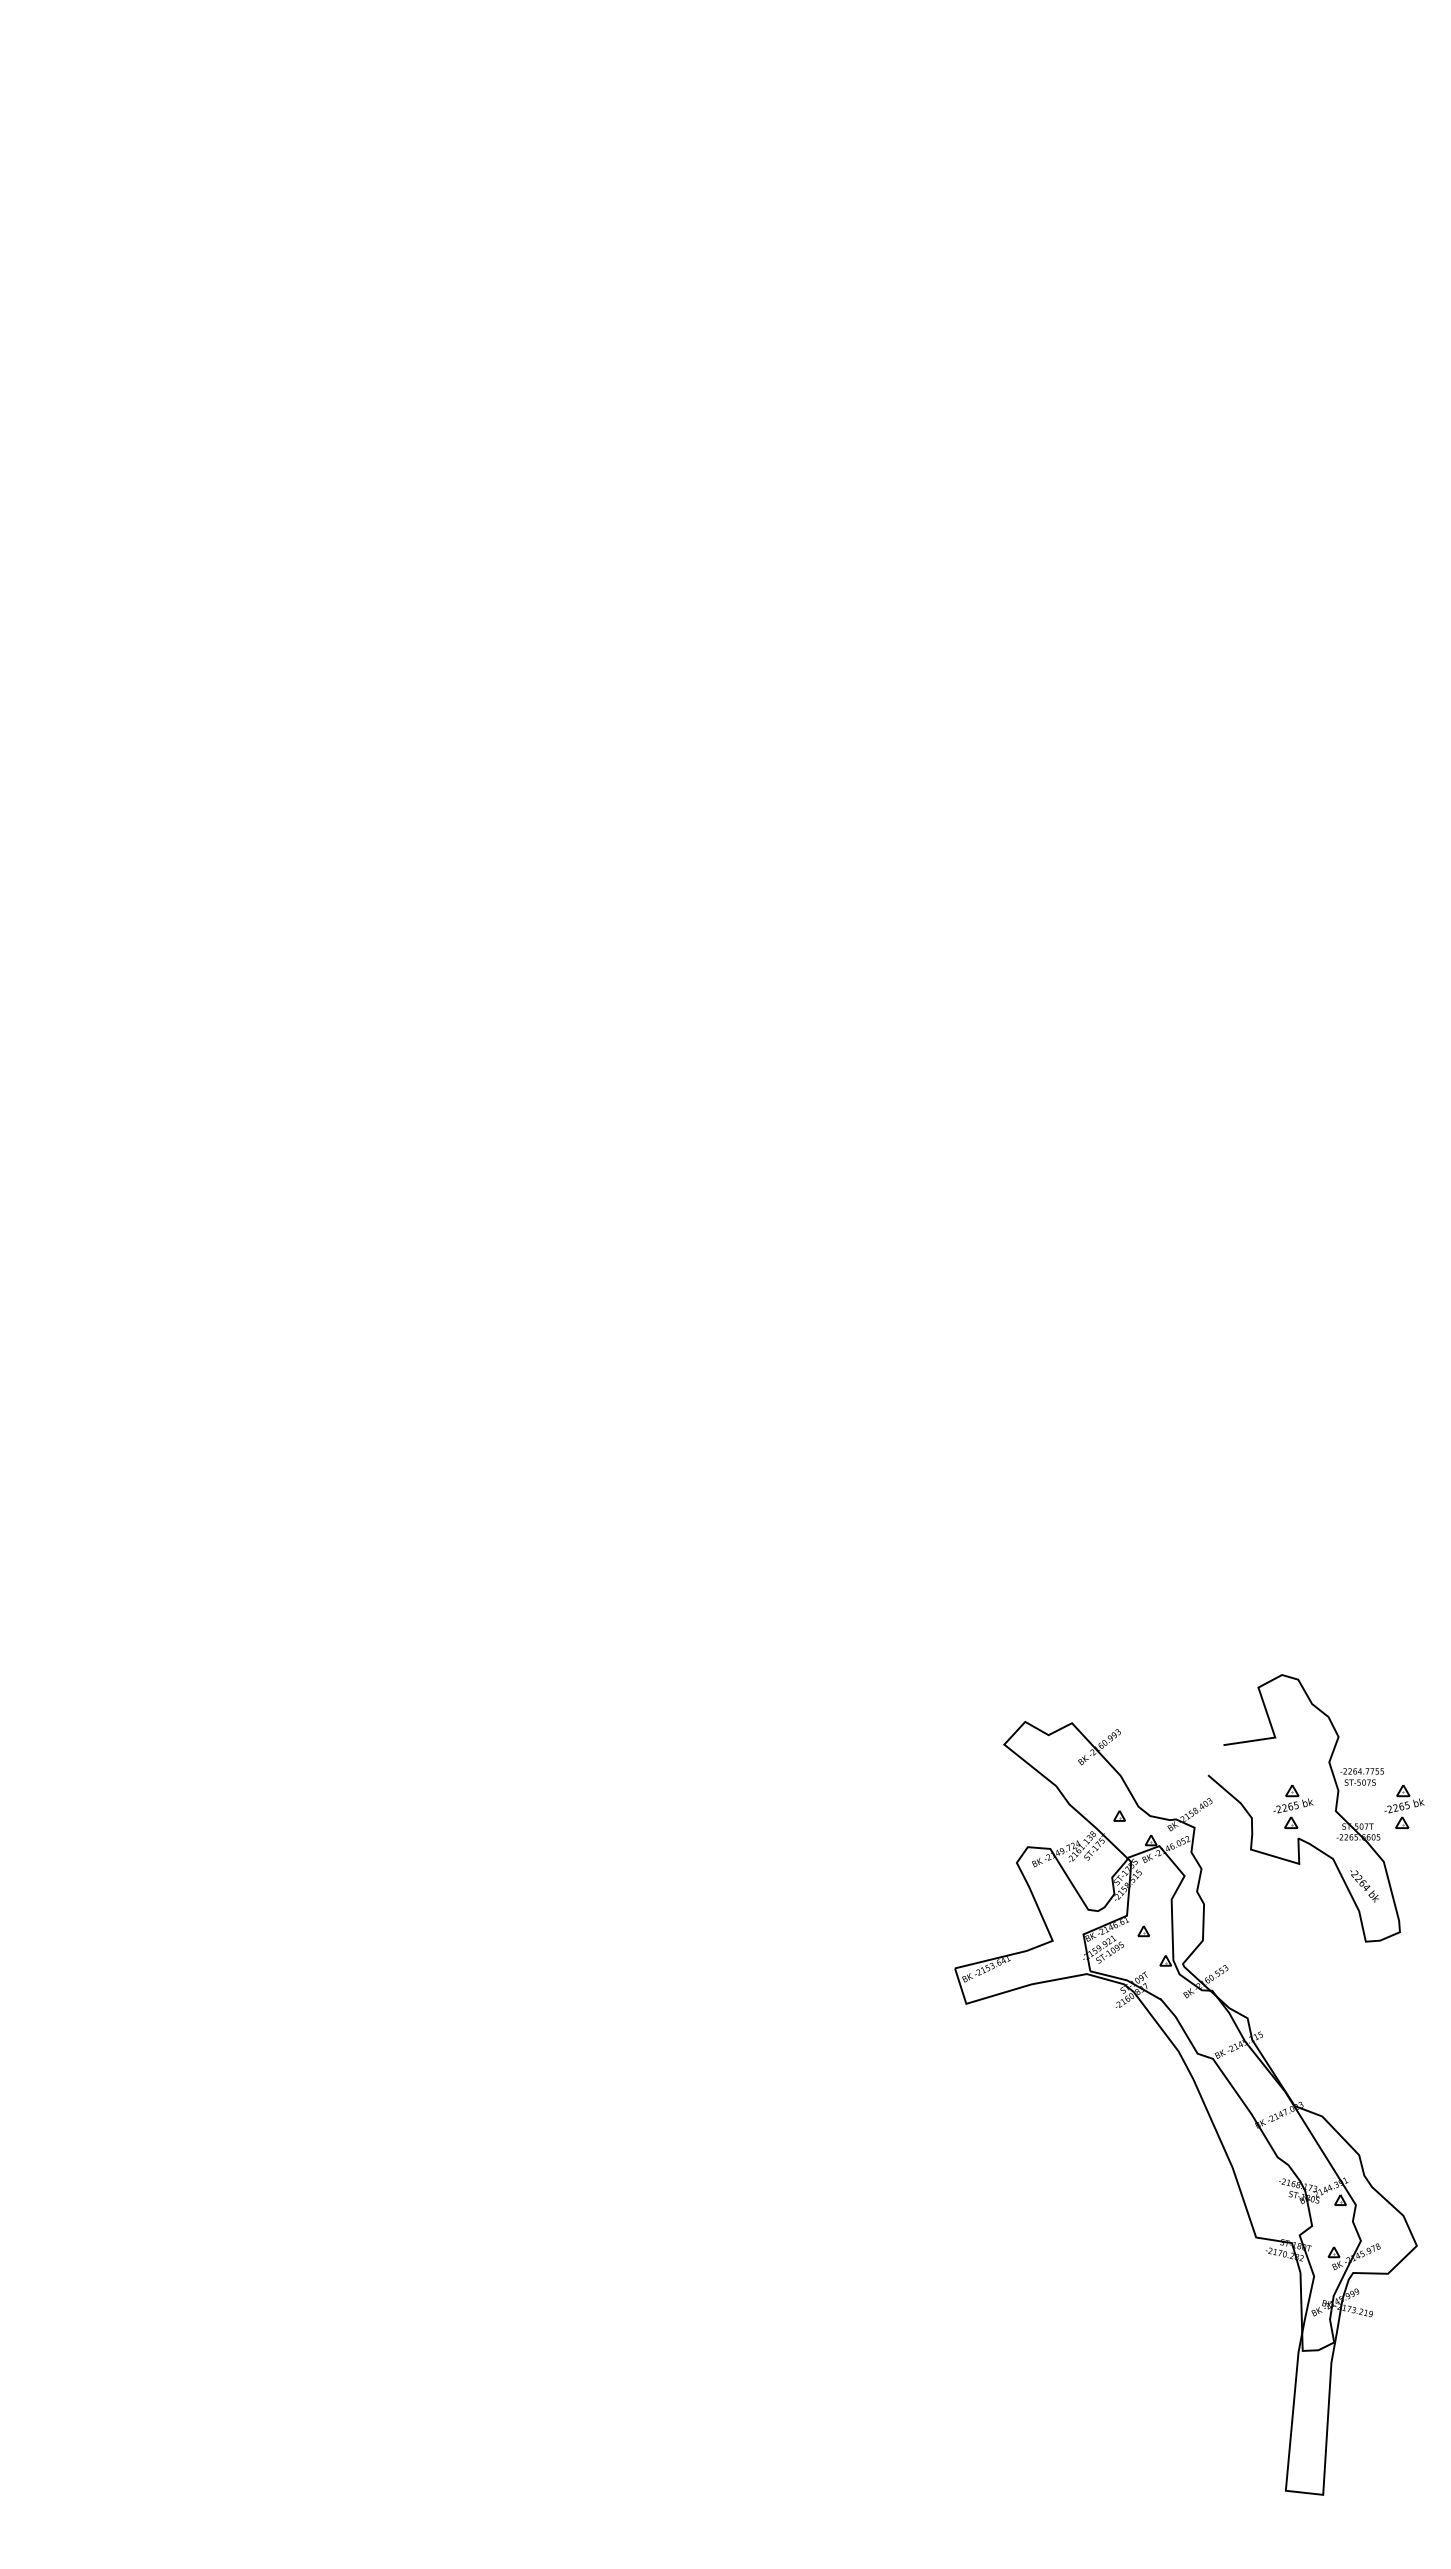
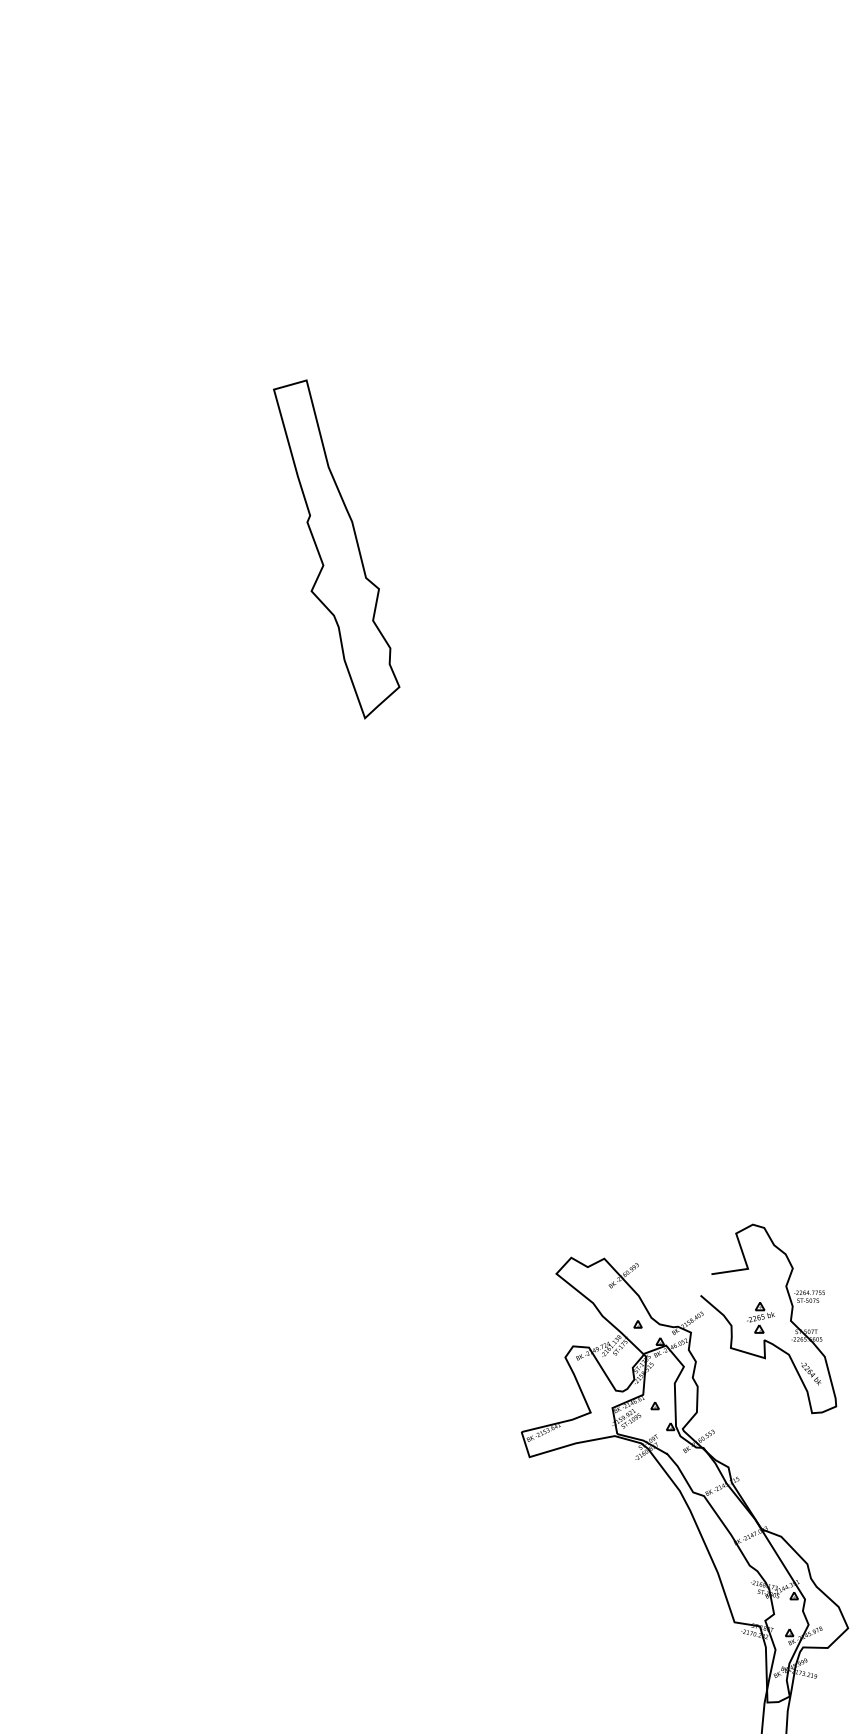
part: (693, 720) -> (336, 549), added
part: (1404, 1806) -> (839, 1317), removed

